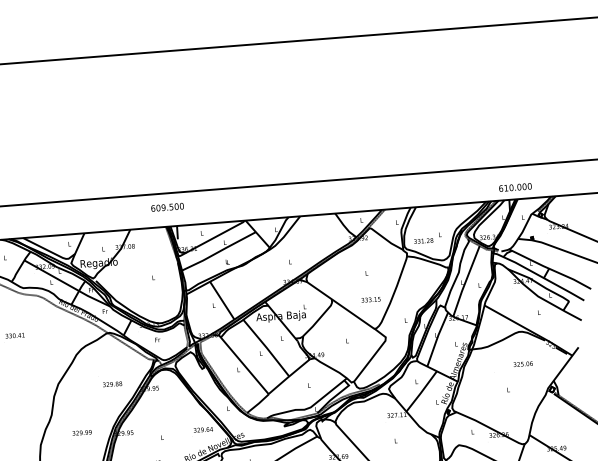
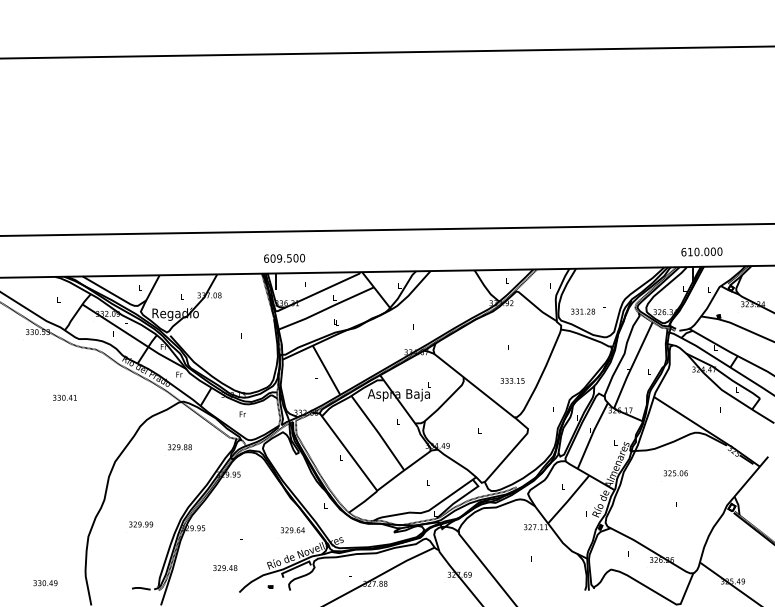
text: (167, 206) -> (284, 257), moved
text: (523, 364) -> (675, 473), moved
text: (112, 384) -> (179, 447), moved

